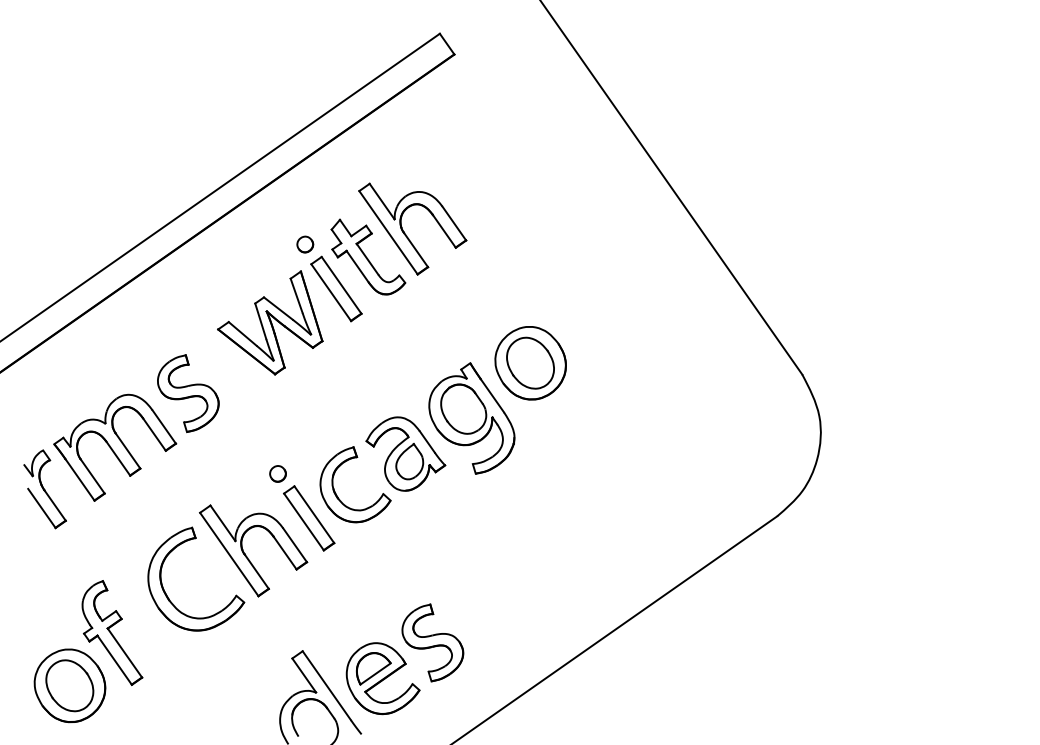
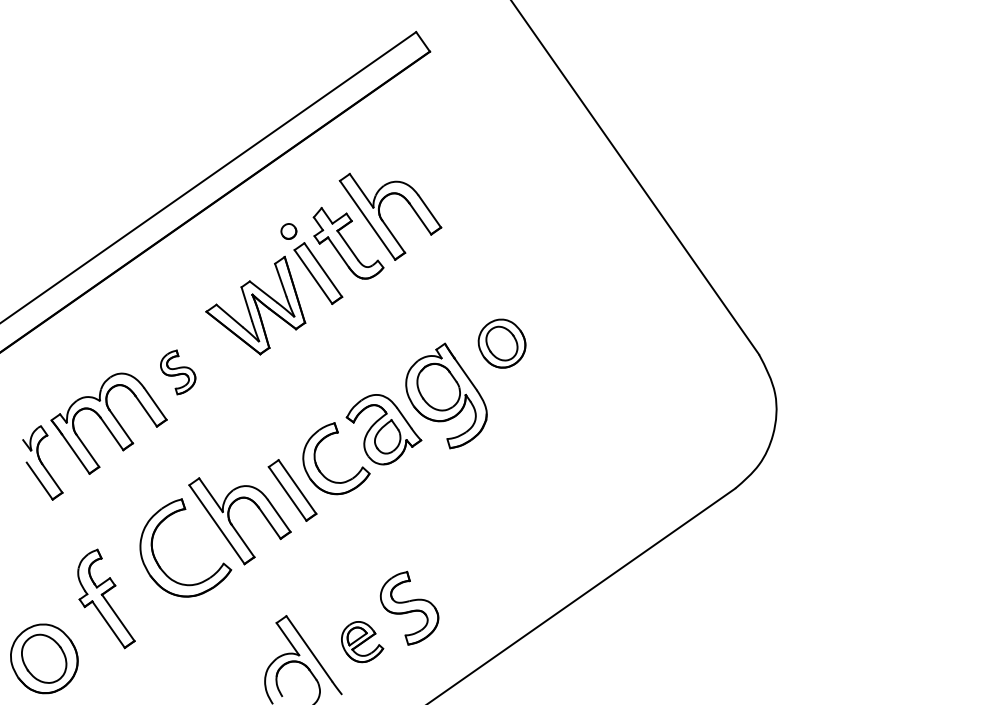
part: (530, 362) -> (501, 343), size x0.7
part: (187, 393) -> (177, 372), size x0.6
part: (277, 473) -> (262, 448), removed
part: (383, 678) -> (362, 641), size x0.6
part: (70, 685) -> (44, 658), moved

